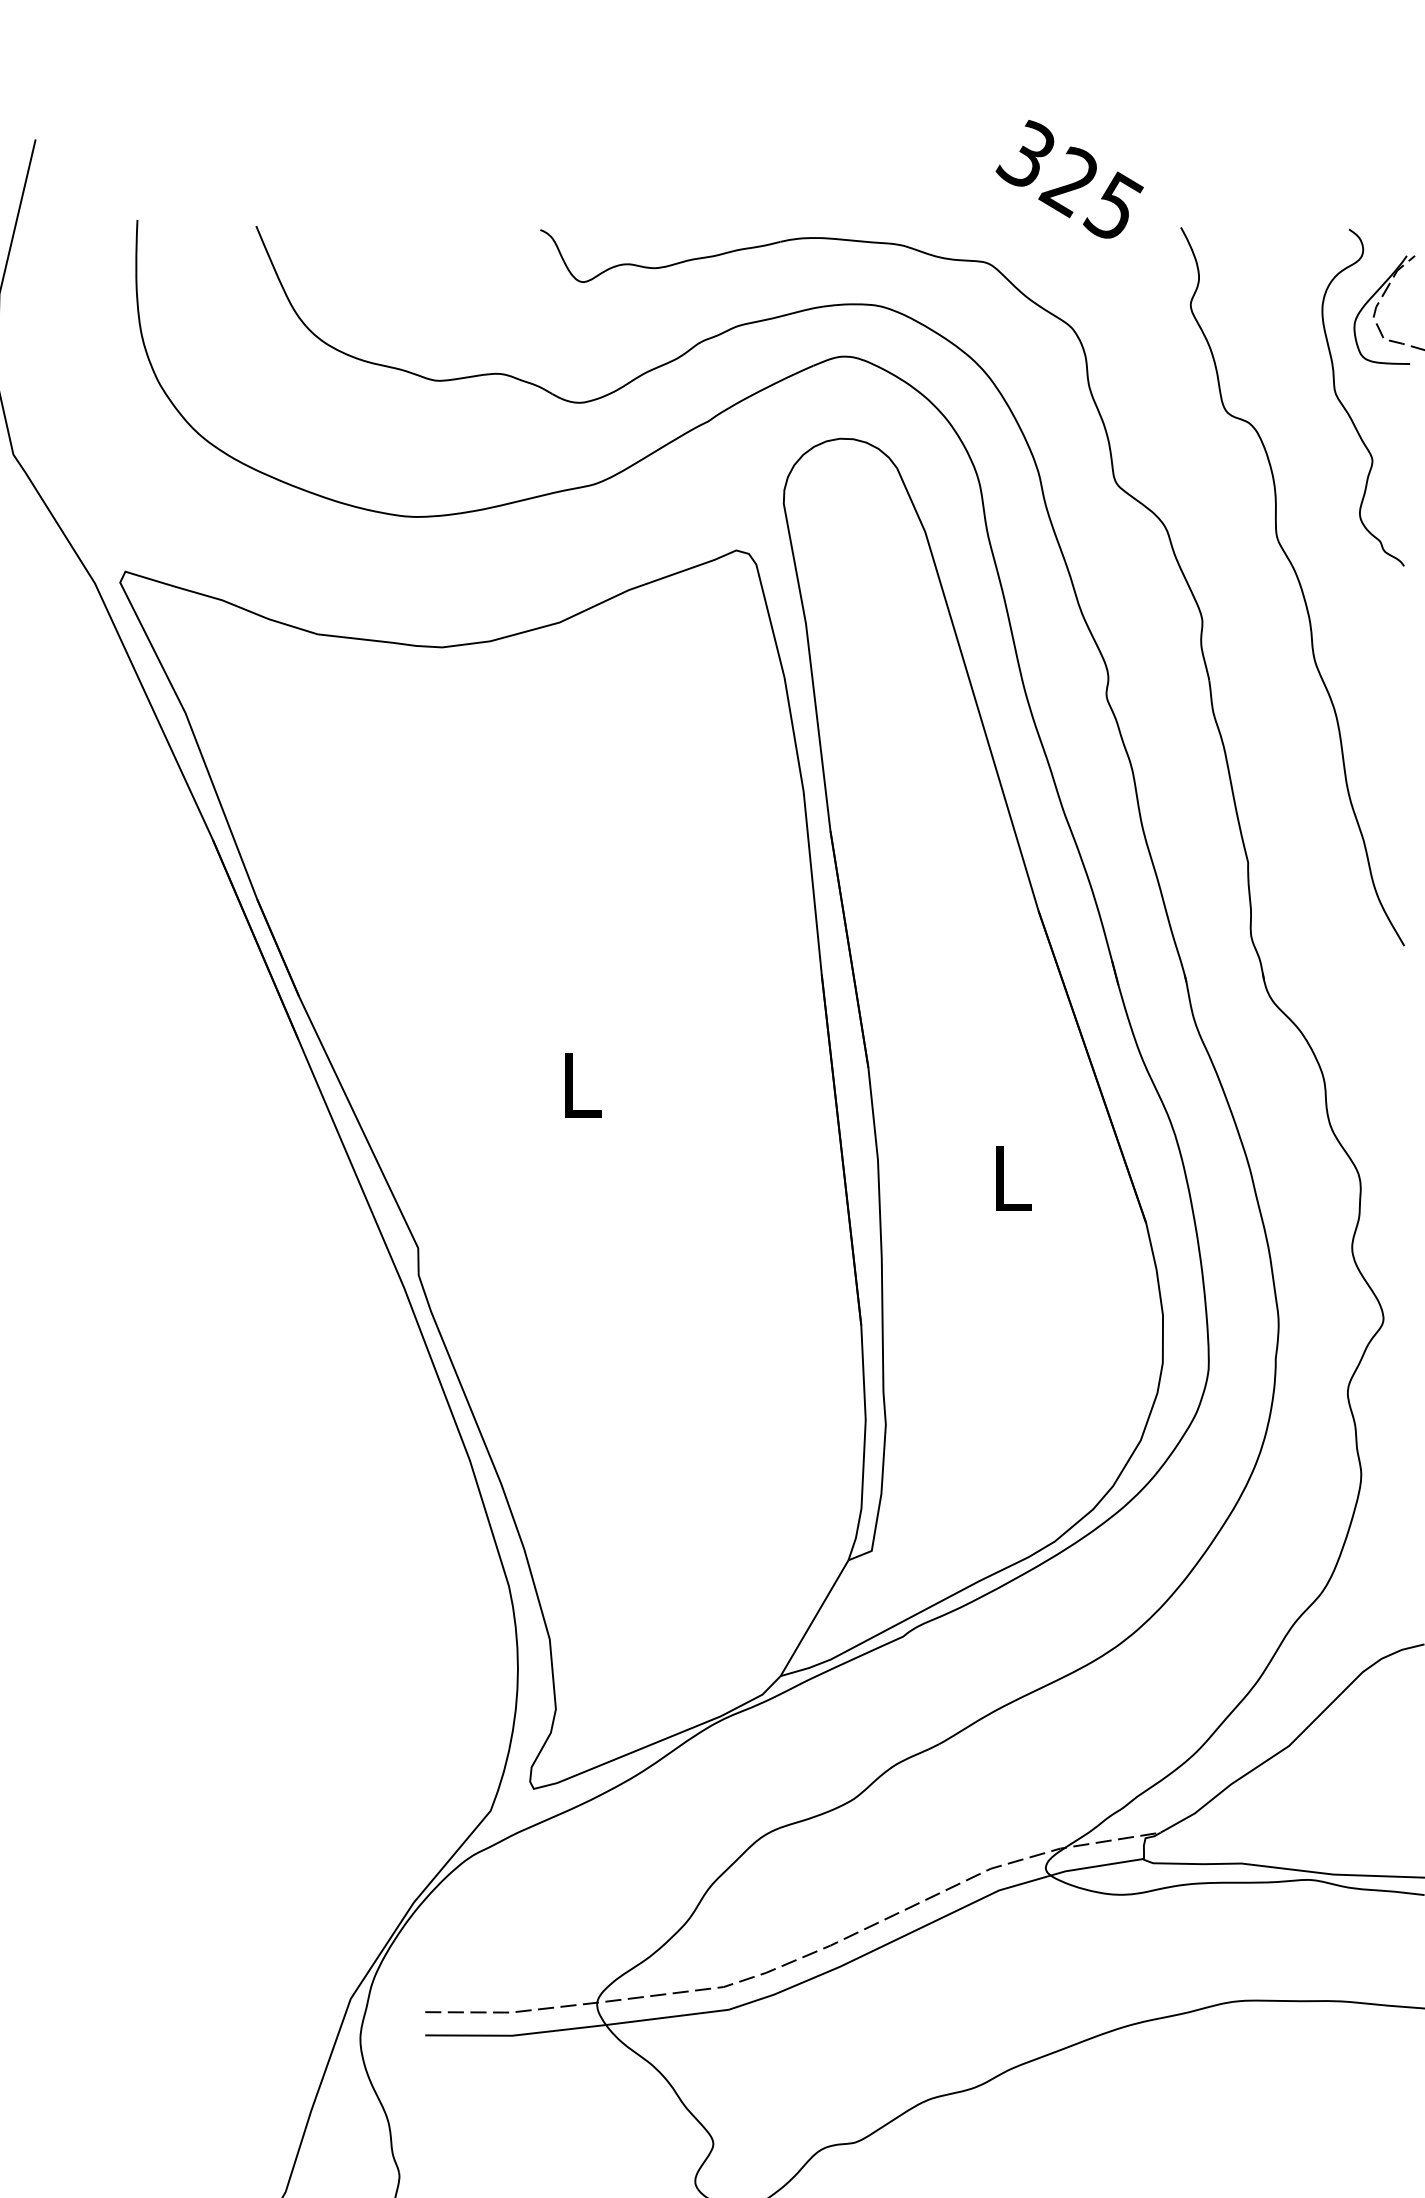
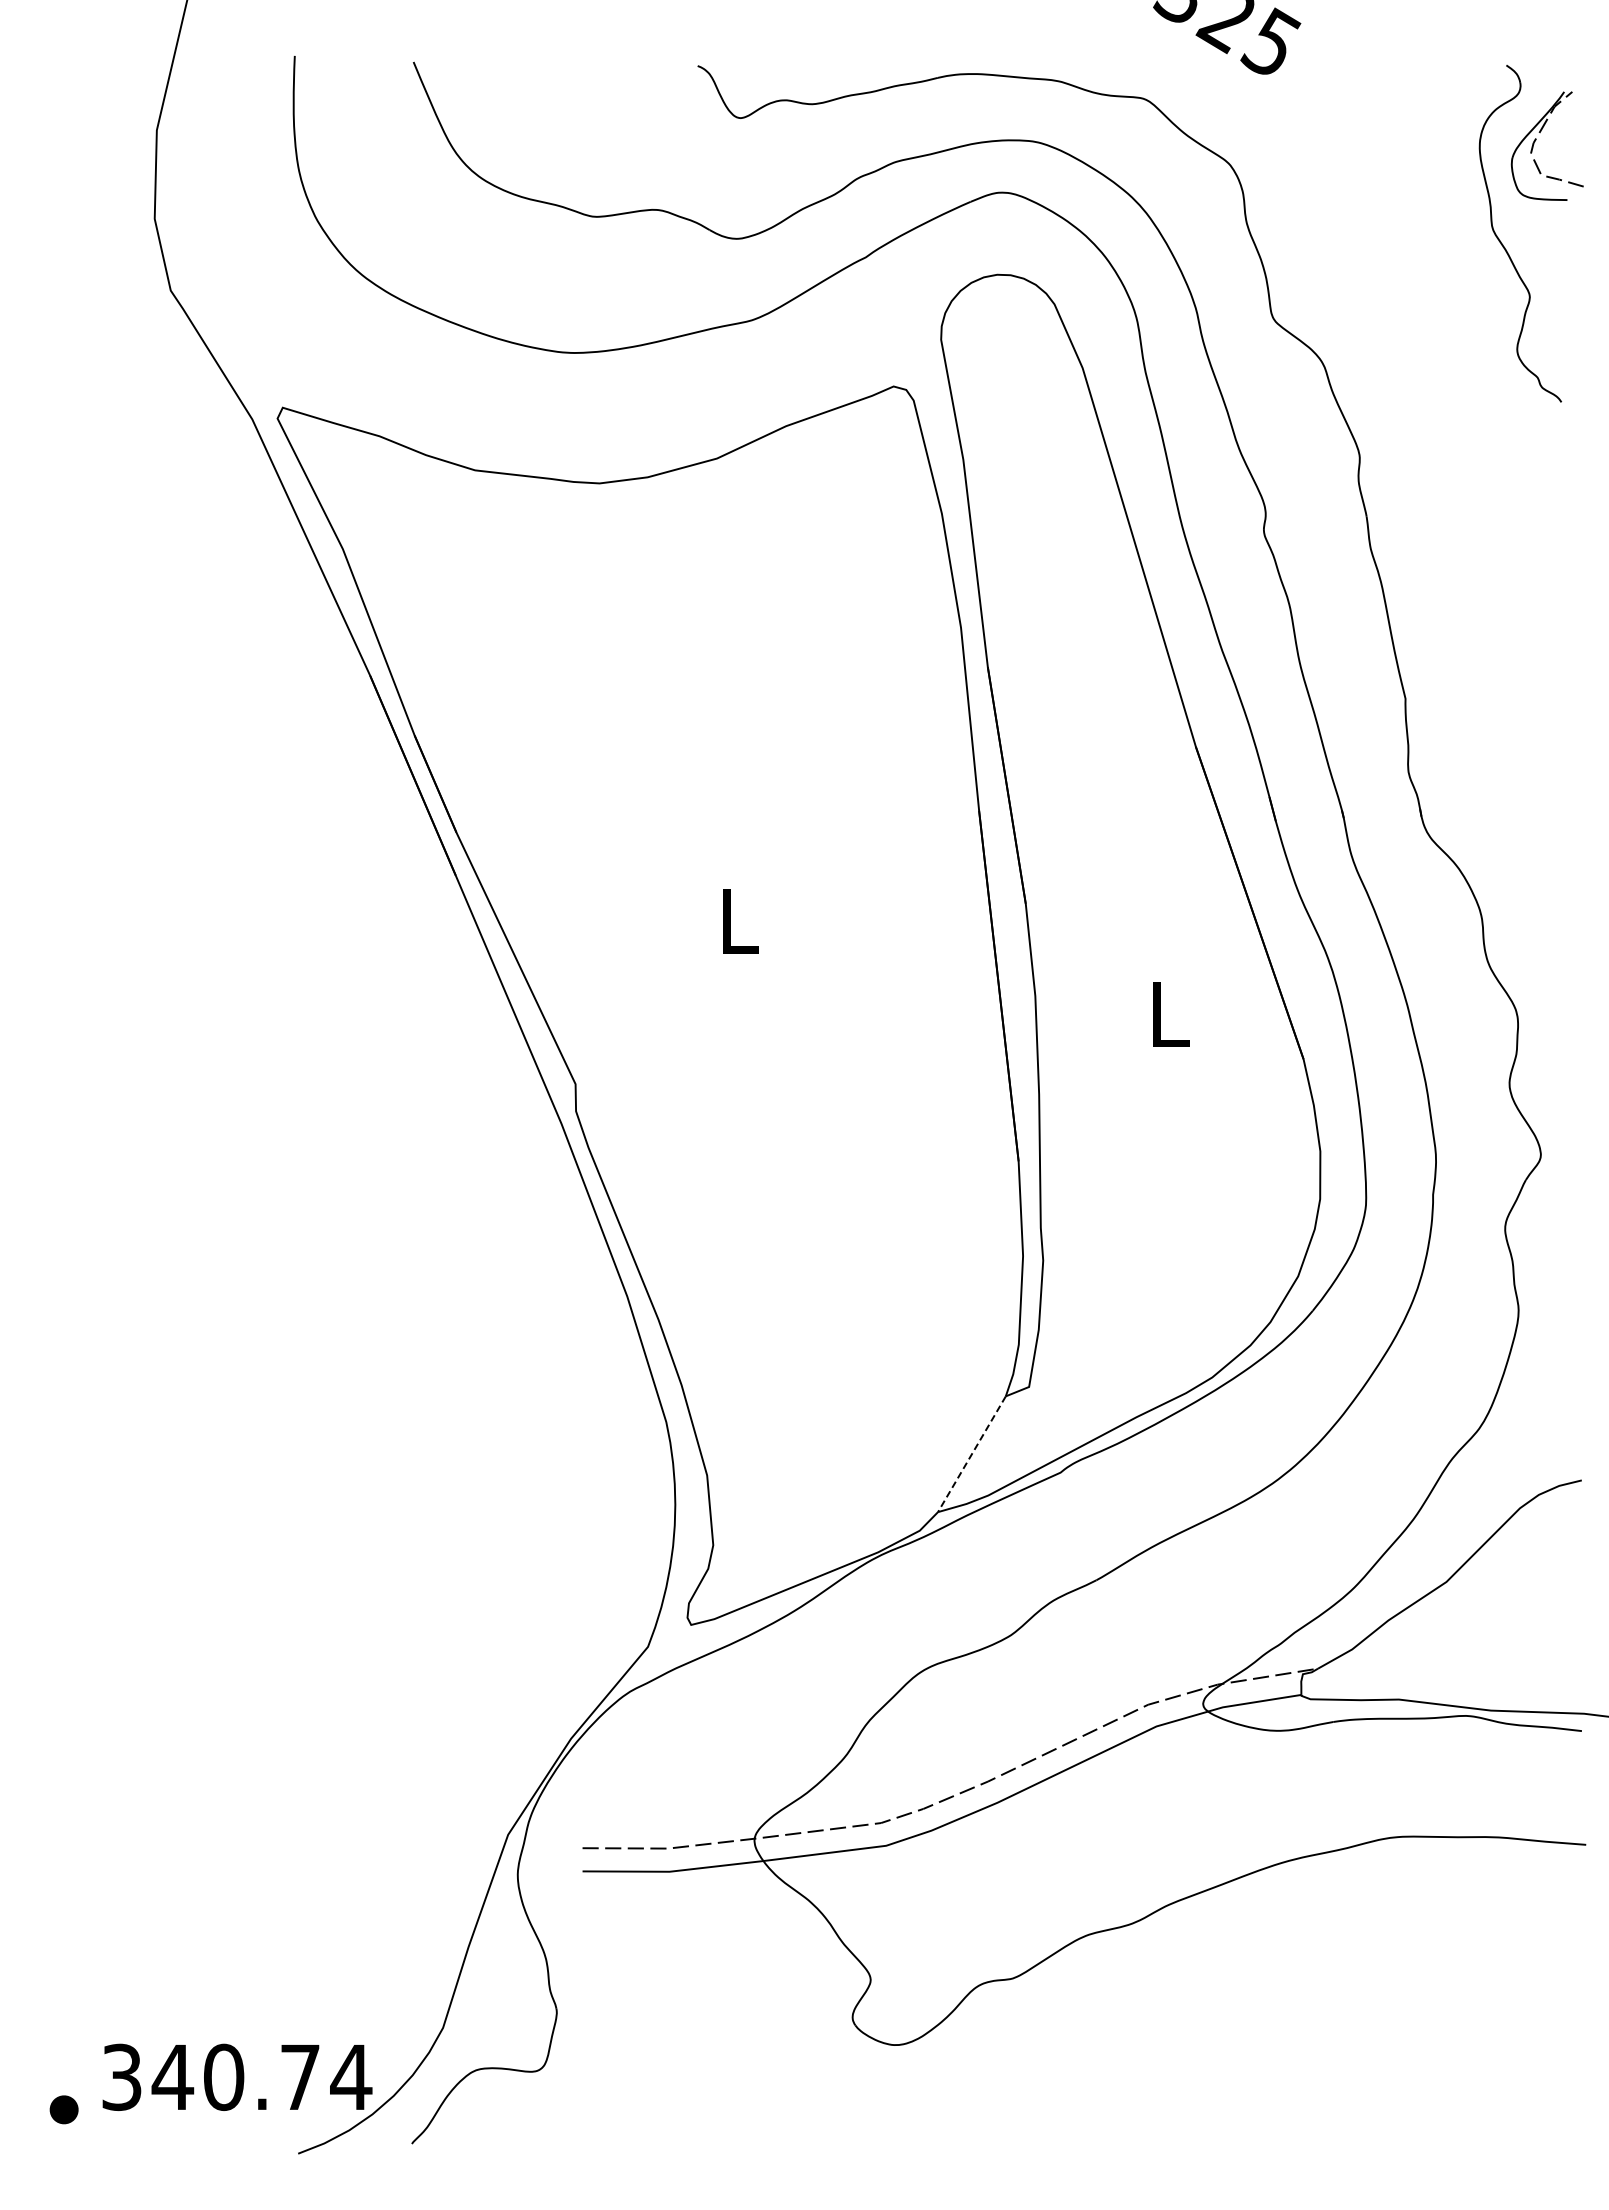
part: (1299, 585) -> (1456, 421), removed
line: (814, 1618) -> (971, 1454), solid -> dashed

